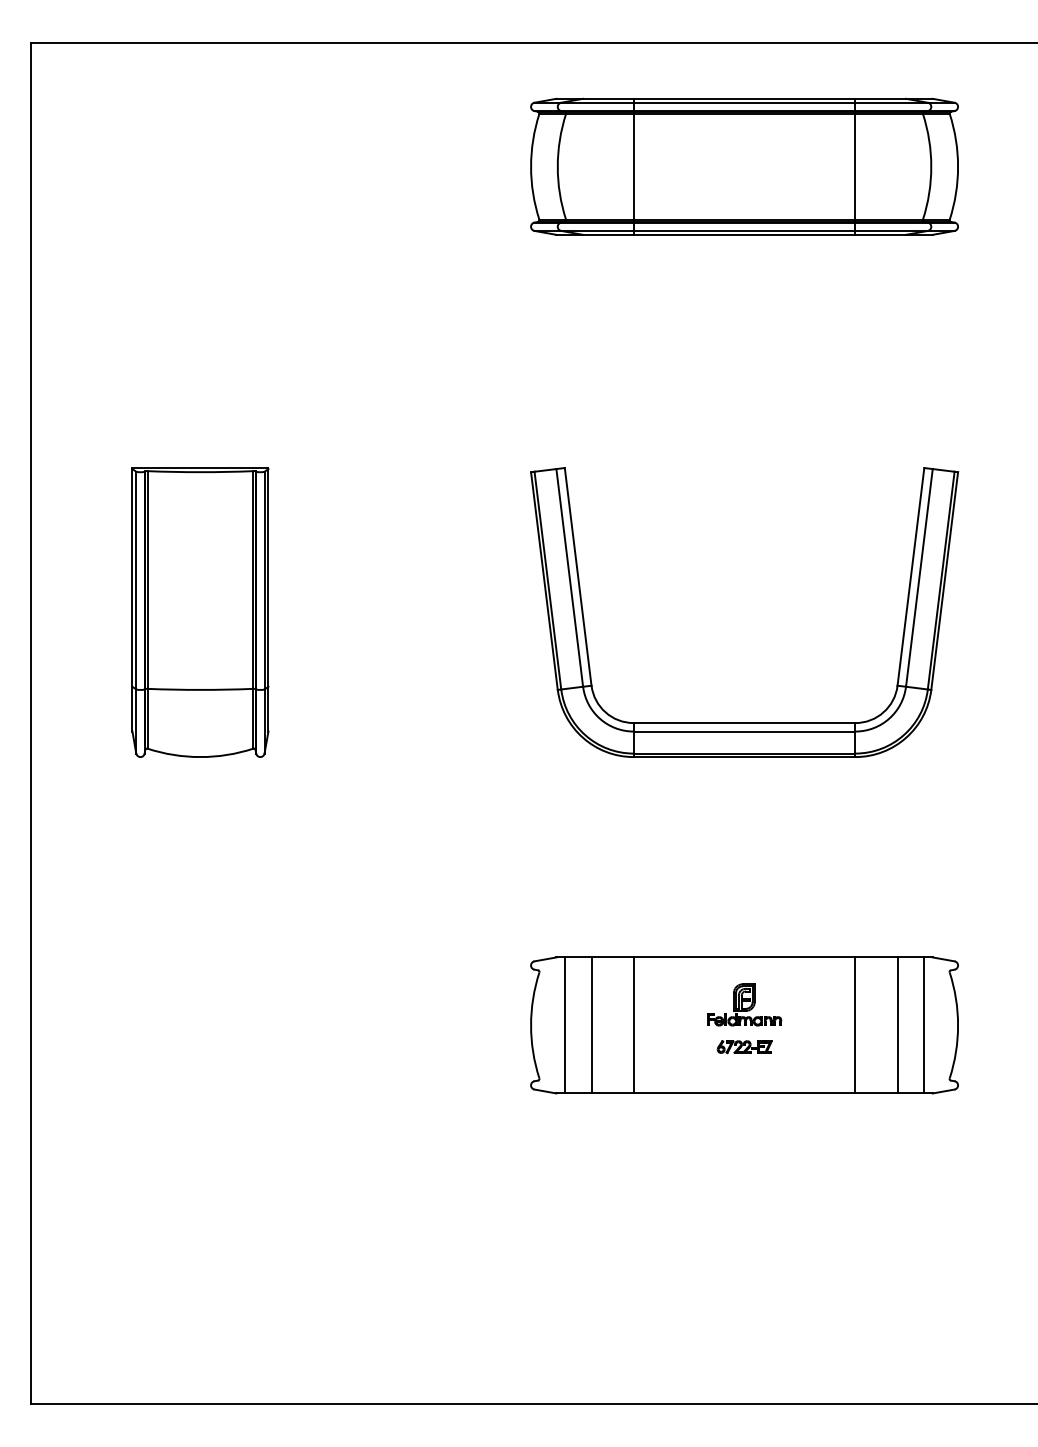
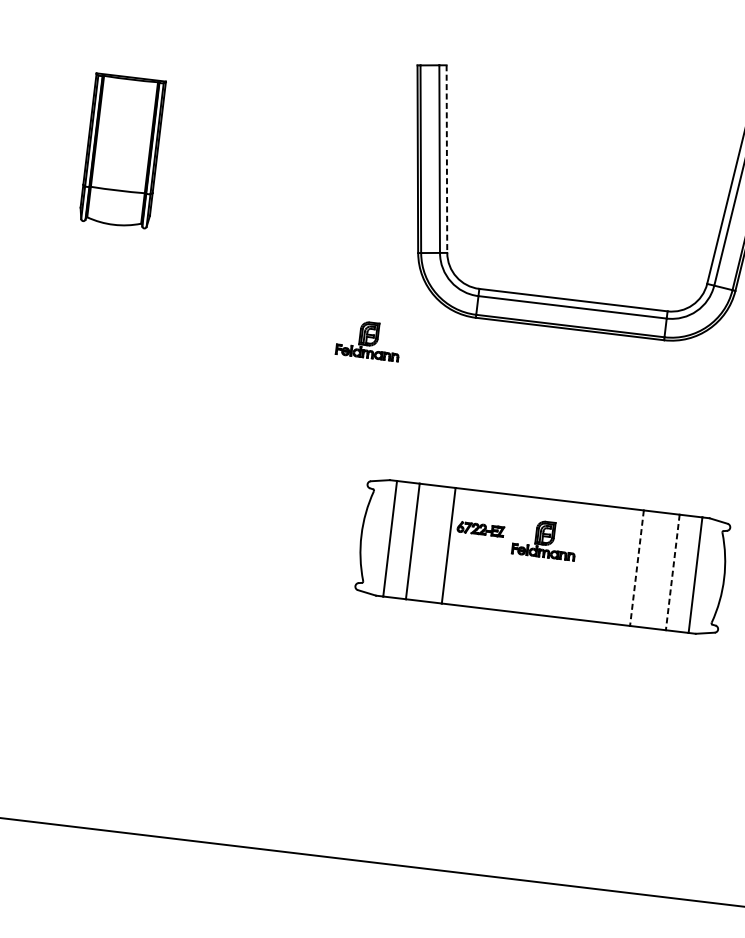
line: (578, 576) -> (447, 158), solid -> dashed
part: (200, 612) -> (122, 151), size x0.6
part: (512, 797) -> (368, 339), added
line: (855, 1025) -> (637, 568), solid -> dashed
line: (897, 1025) -> (672, 572), solid -> dashed
part: (744, 1047) -> (480, 529), moved

